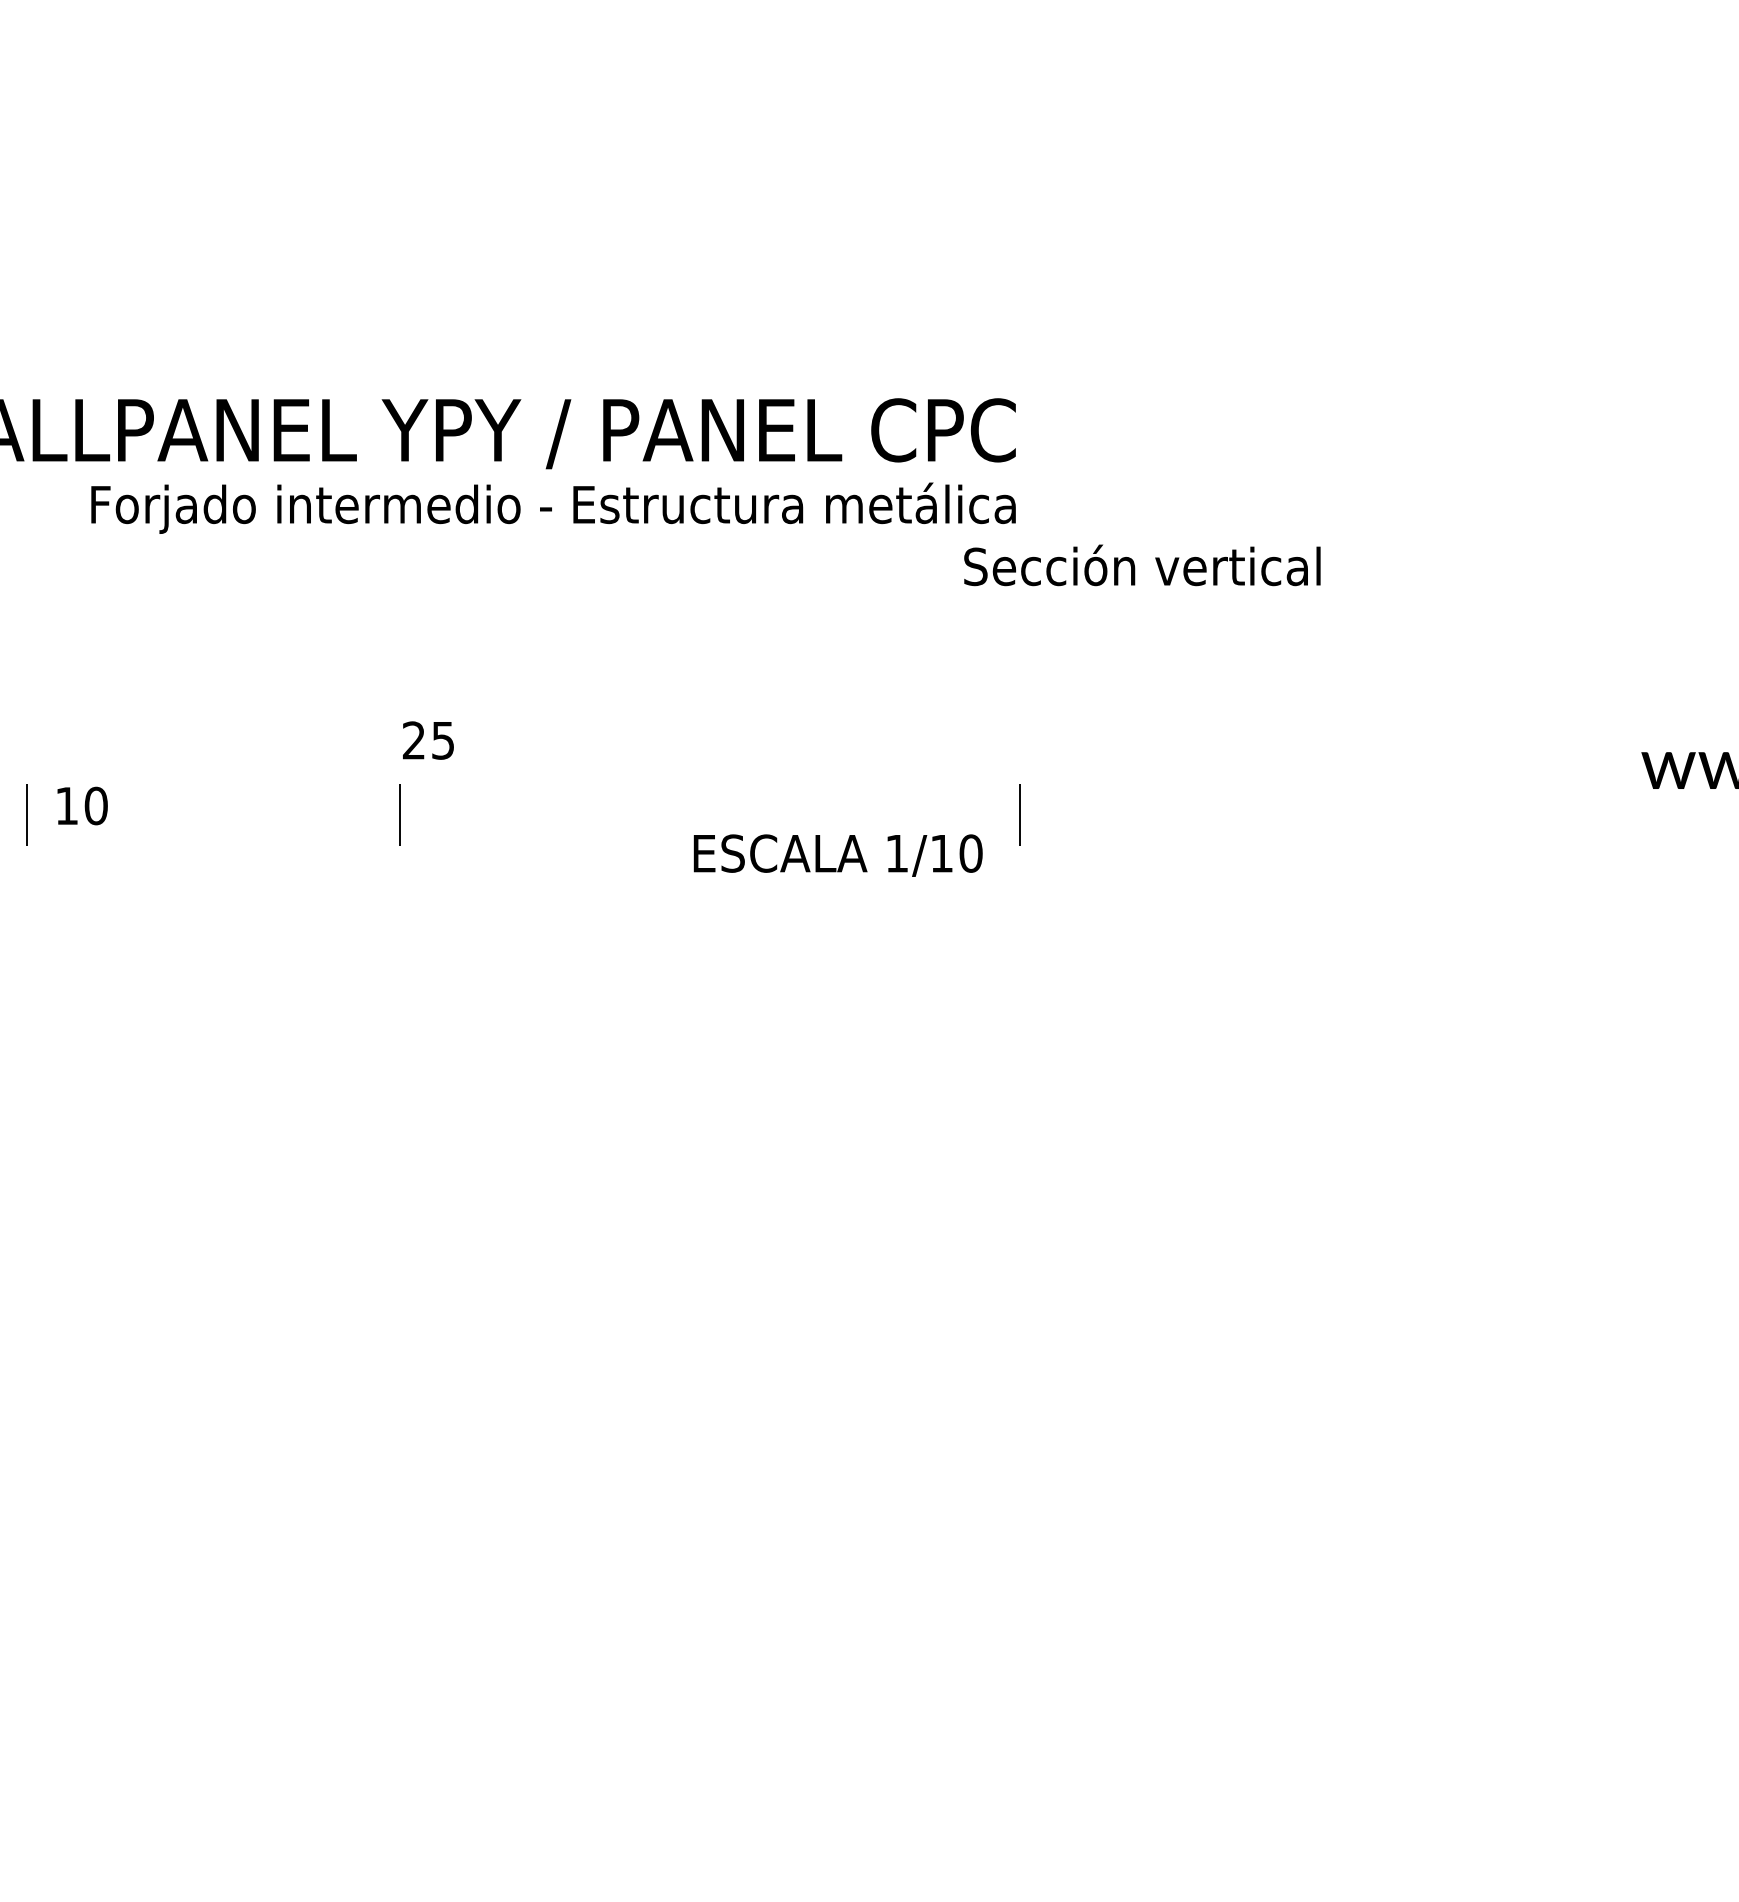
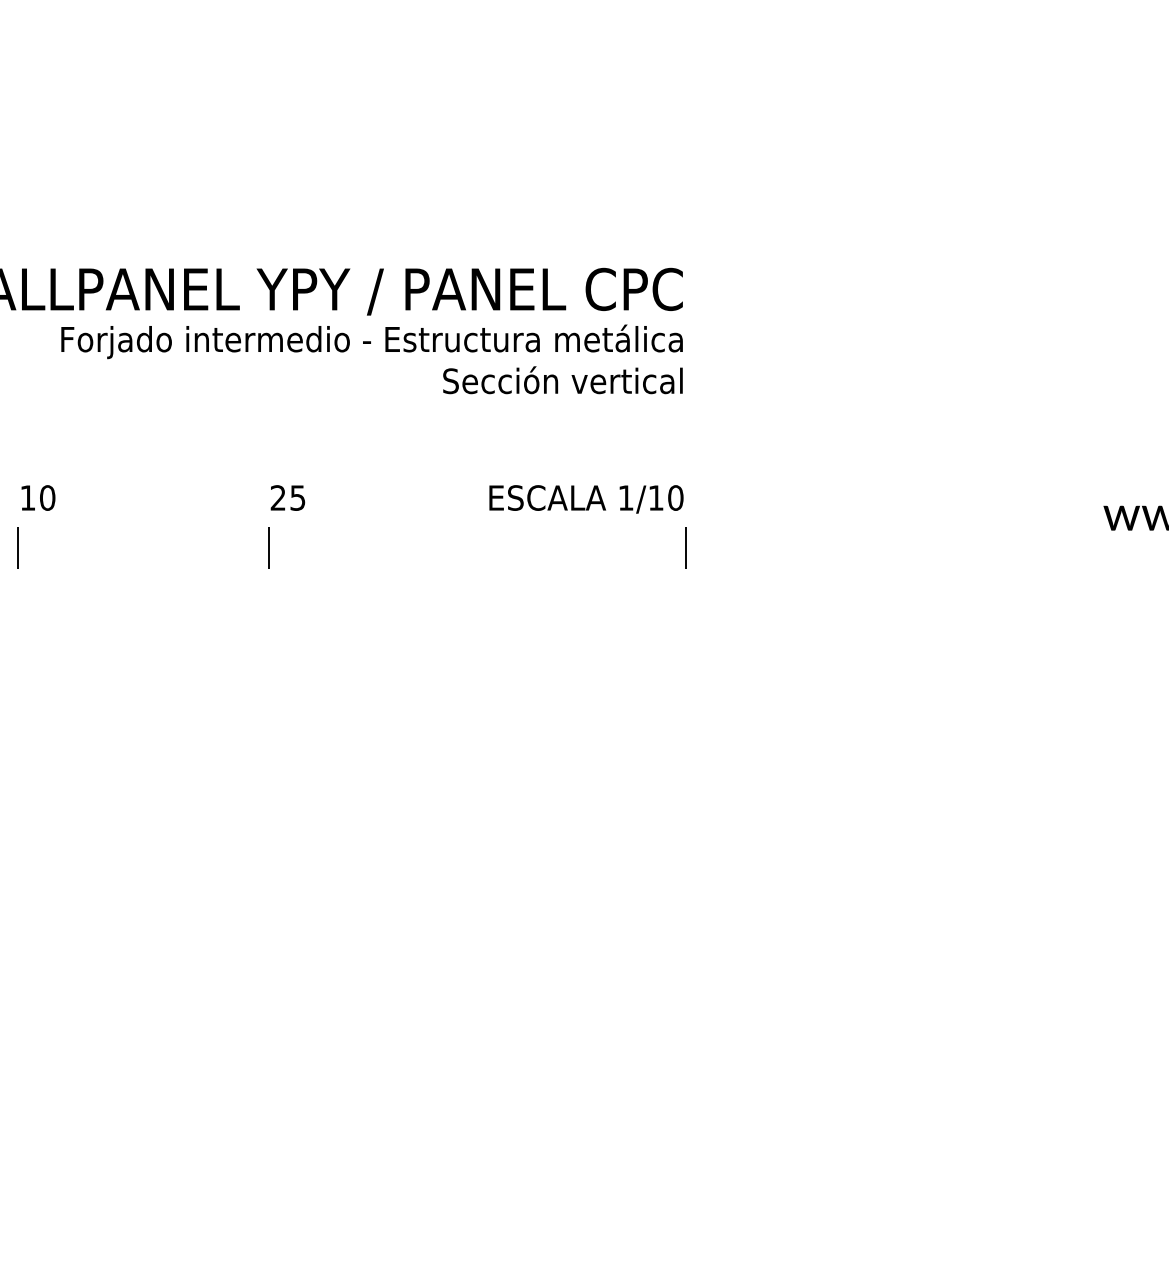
text: (1141, 565) -> (562, 380), moved
text: (82, 805) -> (38, 497), moved
text: (838, 855) -> (586, 499), moved

